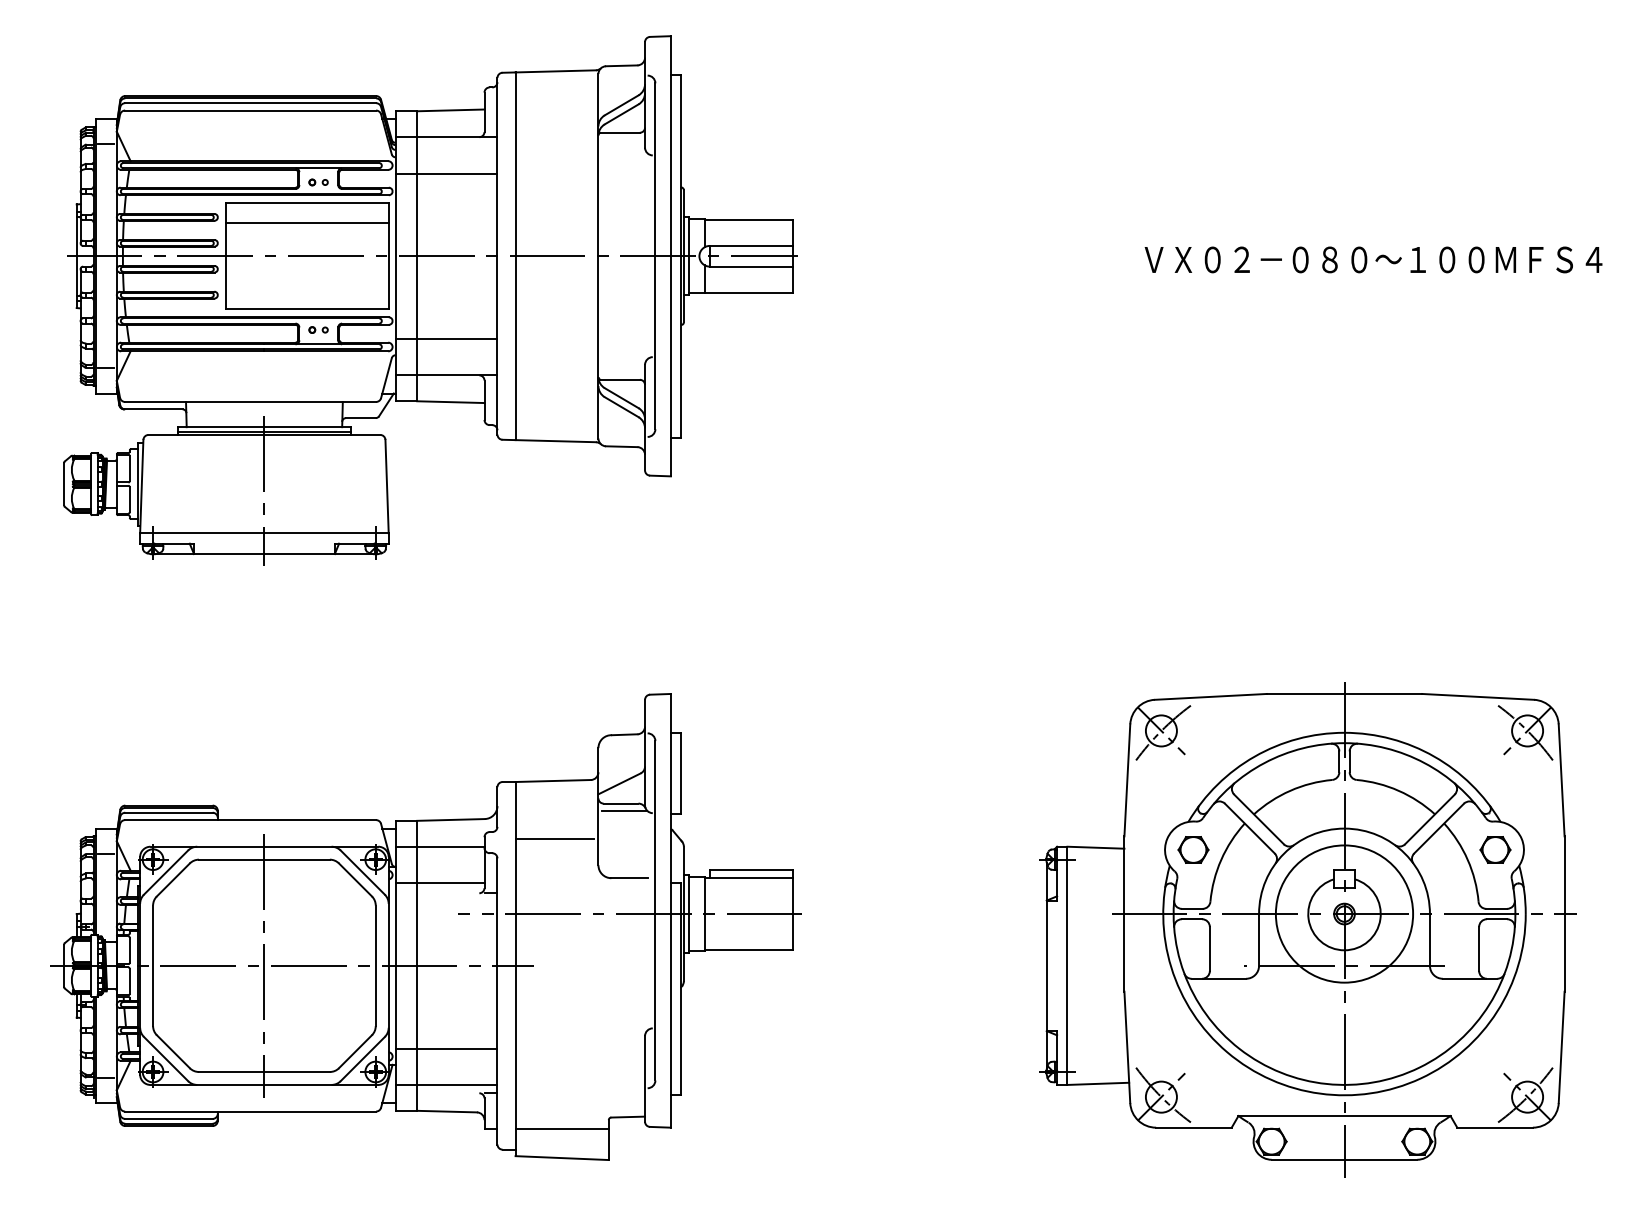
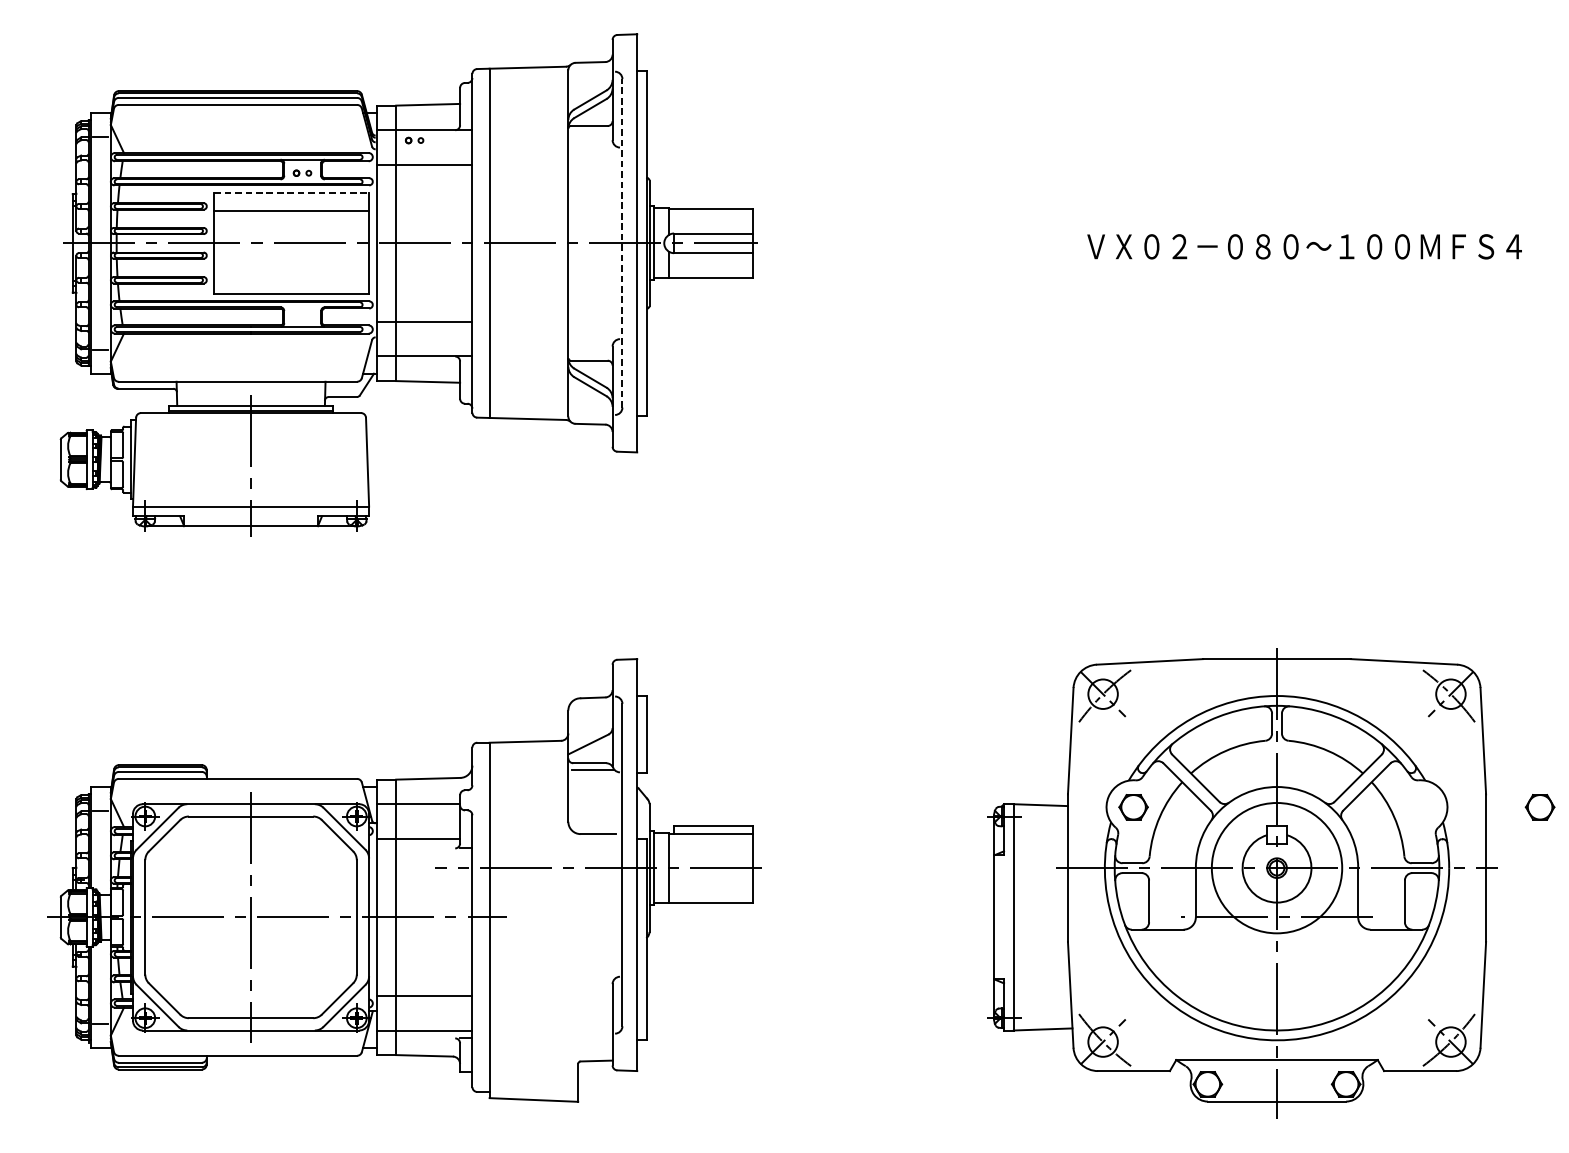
line: (307, 203) -> (291, 193), solid -> dashed
line: (655, 256) -> (622, 243), solid -> dashed
part: (318, 329) -> (414, 140), moved
line: (554, 839) -> (526, 797), removed
part: (1495, 849) -> (1540, 806), moved
line: (561, 1128) -> (533, 1071), removed

